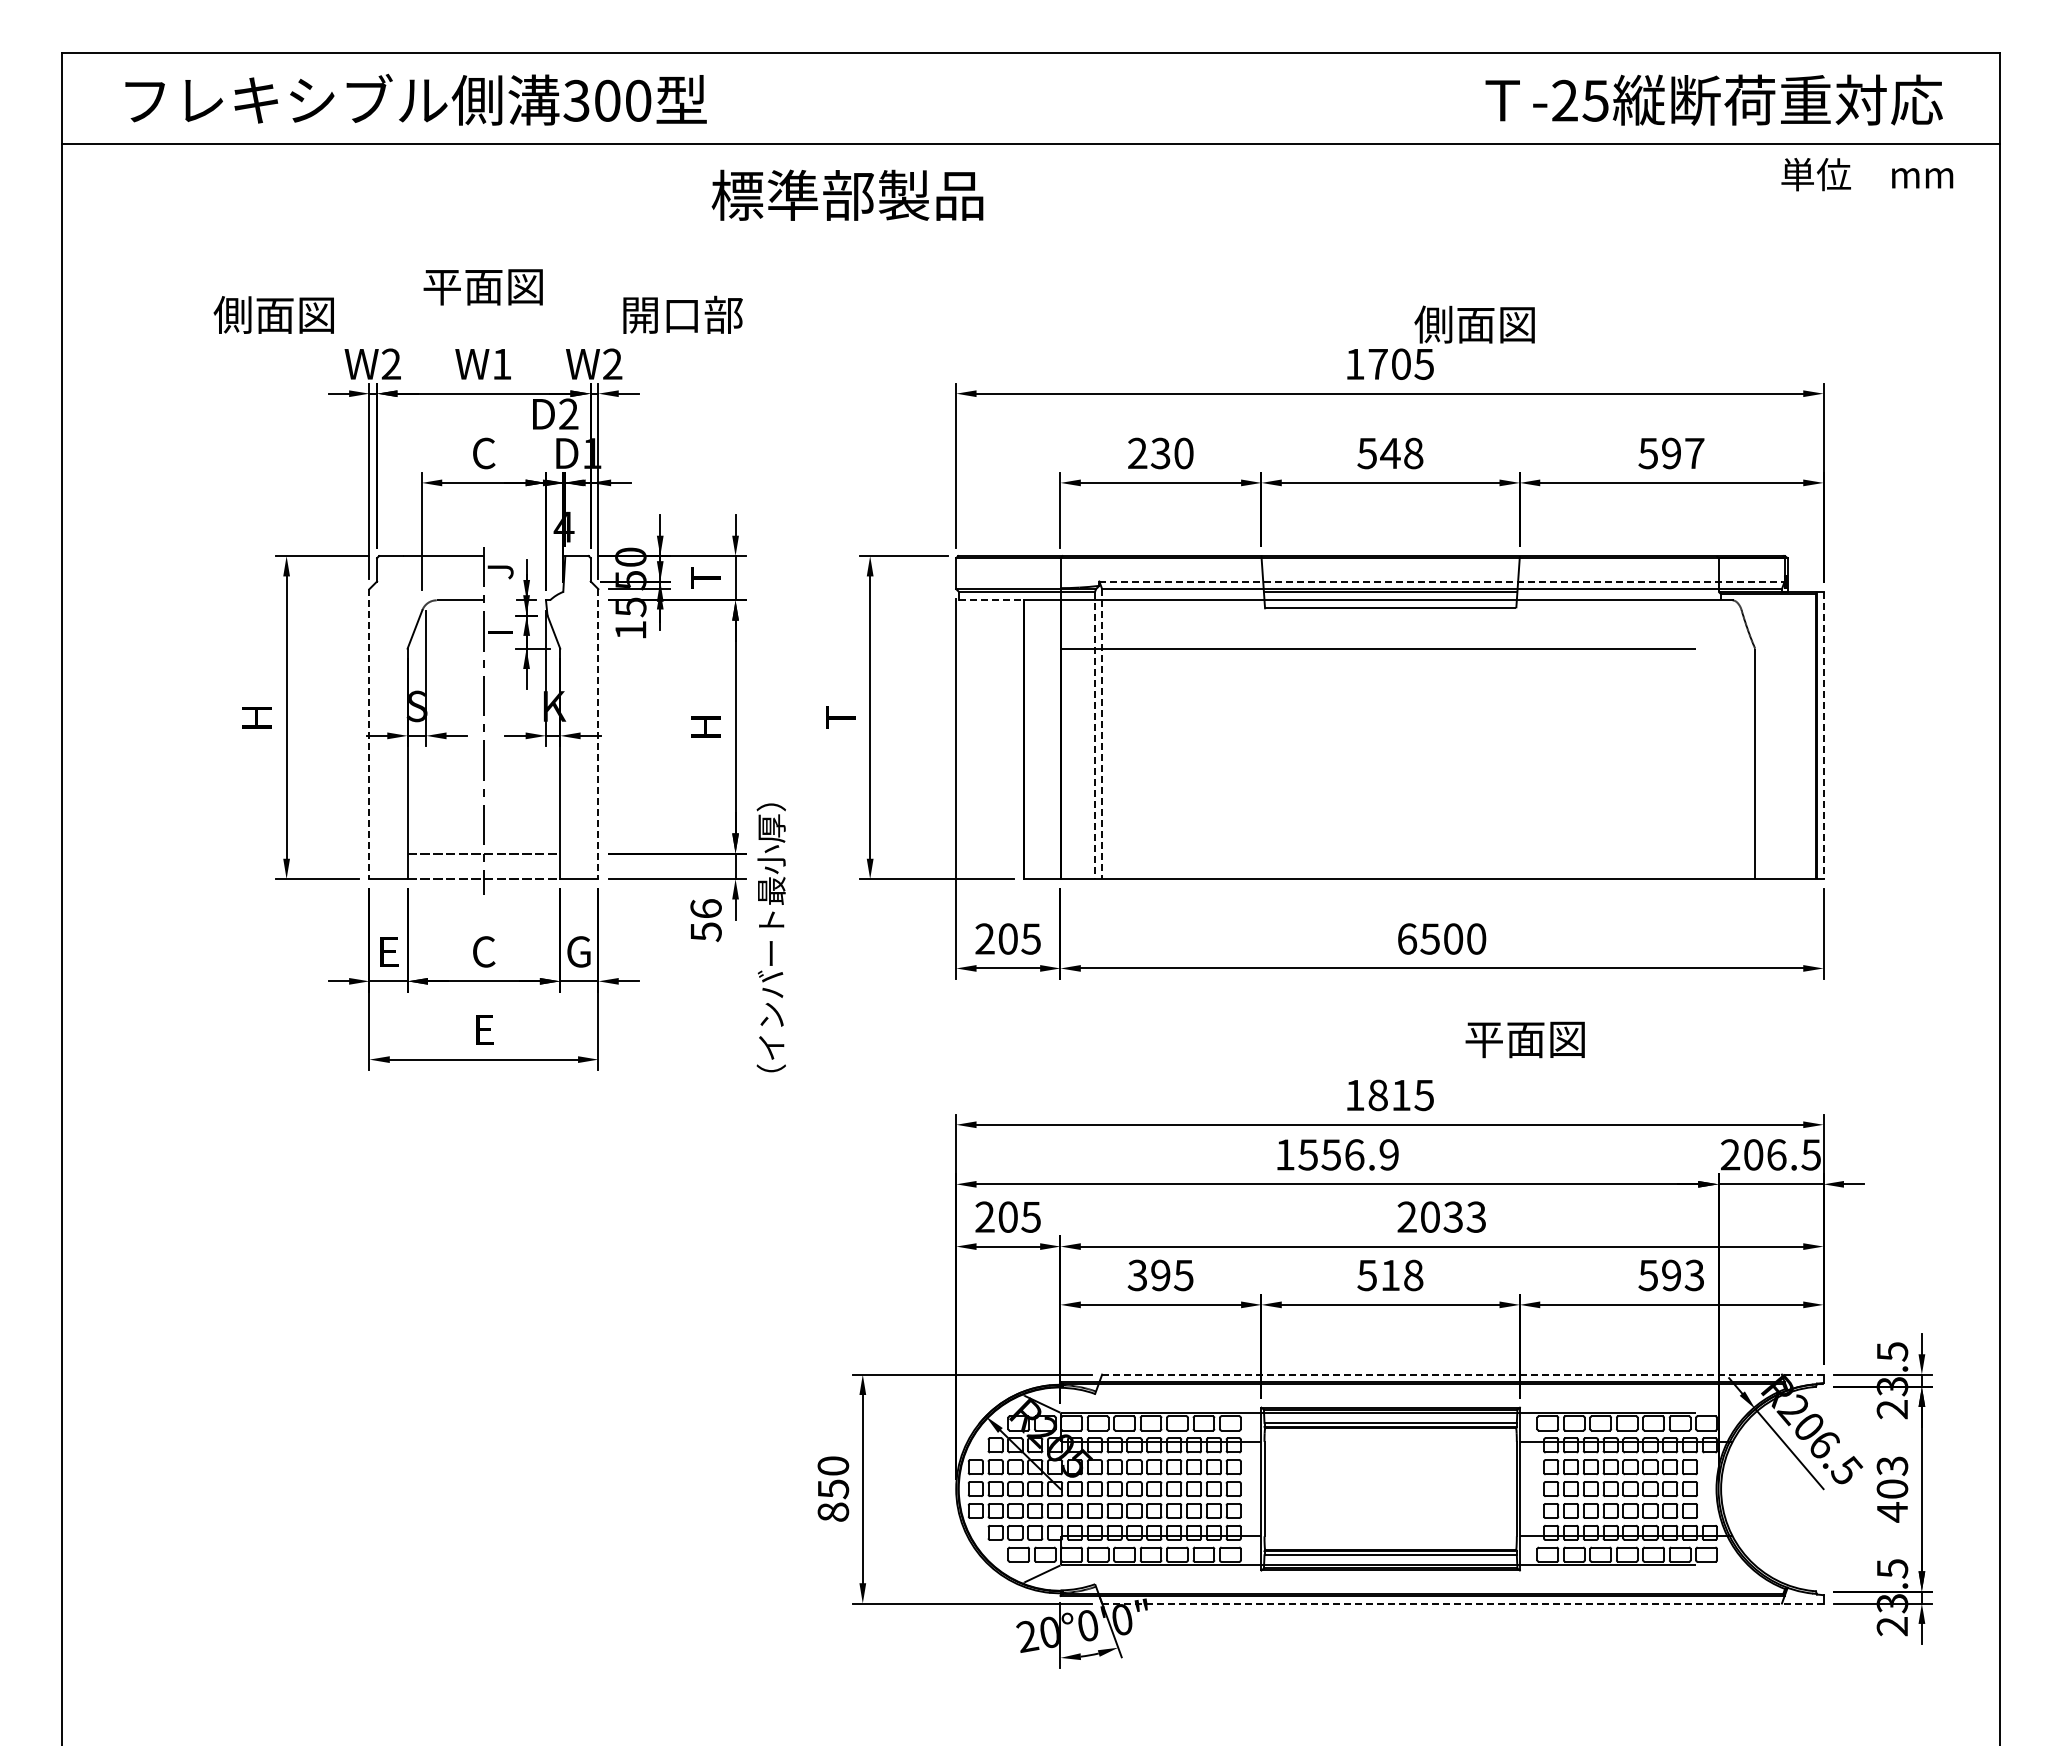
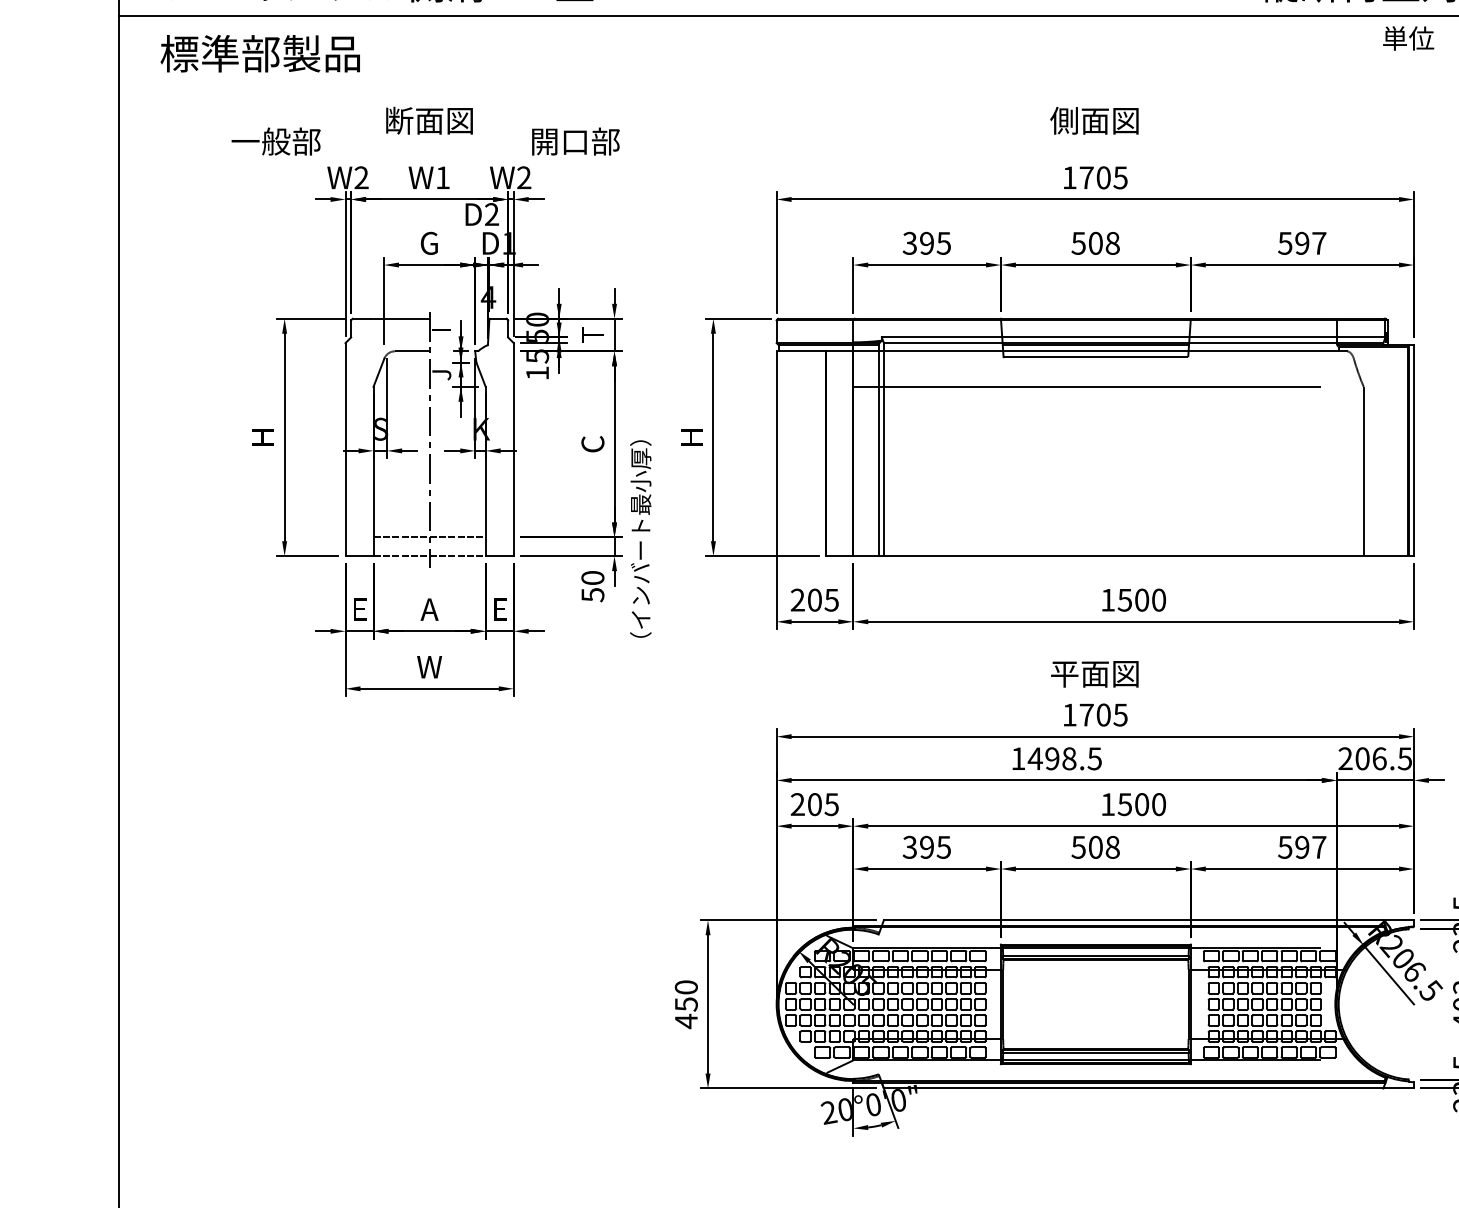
text: (847, 194) -> (260, 53), moved
text: (442, 286) -> (399, 120), 平面図 -> 断面図
text: (274, 314) -> (275, 141), 側面図 -> 一般部
text: (1474, 324) -> (1094, 120), moved
text: (483, 453) -> (429, 243), C -> G
text: (1160, 453) -> (926, 243), 230 -> 395
text: (1390, 453) -> (1095, 243), 548 -> 508
text: (500, 572) -> (441, 330), J -> I
line: (1442, 581) -> (1133, 337), dashed -> solid
line: (991, 600) -> (802, 351), dashed -> solid
text: (500, 632) -> (441, 374), I -> J
text: (840, 717) -> (691, 437), T -> H
text: (705, 726) -> (592, 444), H -> C
line: (369, 734) -> (345, 449), dashed -> solid
line: (598, 734) -> (513, 449), dashed -> solid
line: (1102, 734) -> (884, 449), dashed -> solid
line: (1095, 735) -> (879, 450), dashed -> solid
line: (1823, 735) -> (1413, 450), dashed -> solid
text: (705, 908) -> (592, 577), 56 -> 50
text: (770, 937) -> (640, 538), moved
text: (1407, 938) -> (1108, 599), 6500 -> 1500
text: (483, 951) -> (429, 609), C -> A
text: (578, 951) -> (499, 609), G -> E
text: (483, 1030) -> (429, 667), E -> W
text: (1524, 1039) -> (1094, 674), moved
text: (1389, 1095) -> (1095, 715), 1815 -> 1705
text: (1347, 1154) -> (1064, 758), 1556.9 -> 1498.5
text: (1441, 1216) -> (1133, 804), 2033 -> 1500
text: (1390, 1275) -> (1095, 847), 518 -> 508
text: (1694, 1275) -> (1319, 847), 593 -> 597
line: (1462, 1374) -> (1148, 920), dashed -> solid
text: (833, 1512) -> (686, 1021), 850 -> 450
line: (1462, 1603) -> (1148, 1088), dashed -> solid

